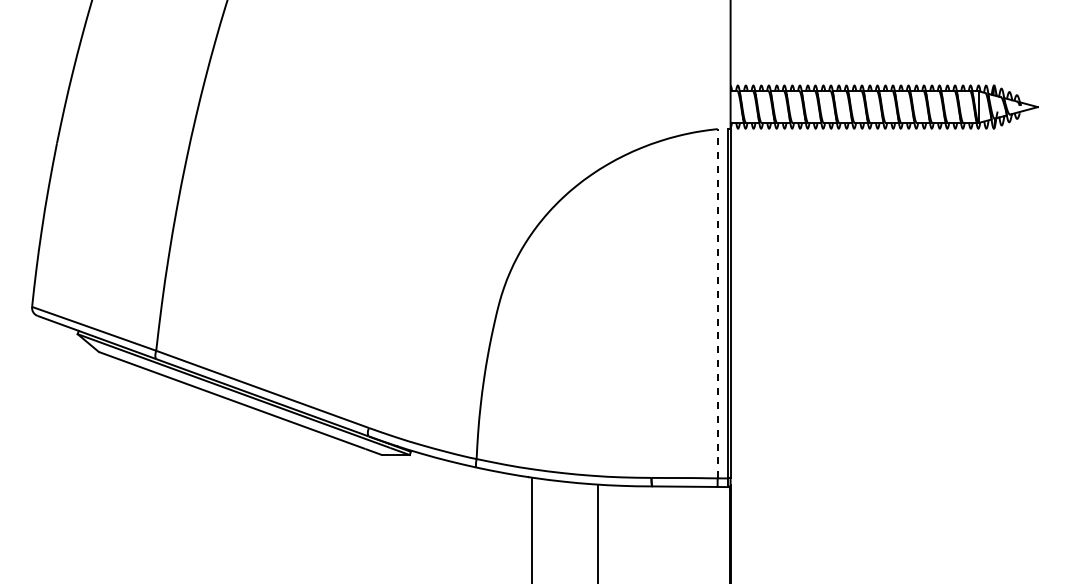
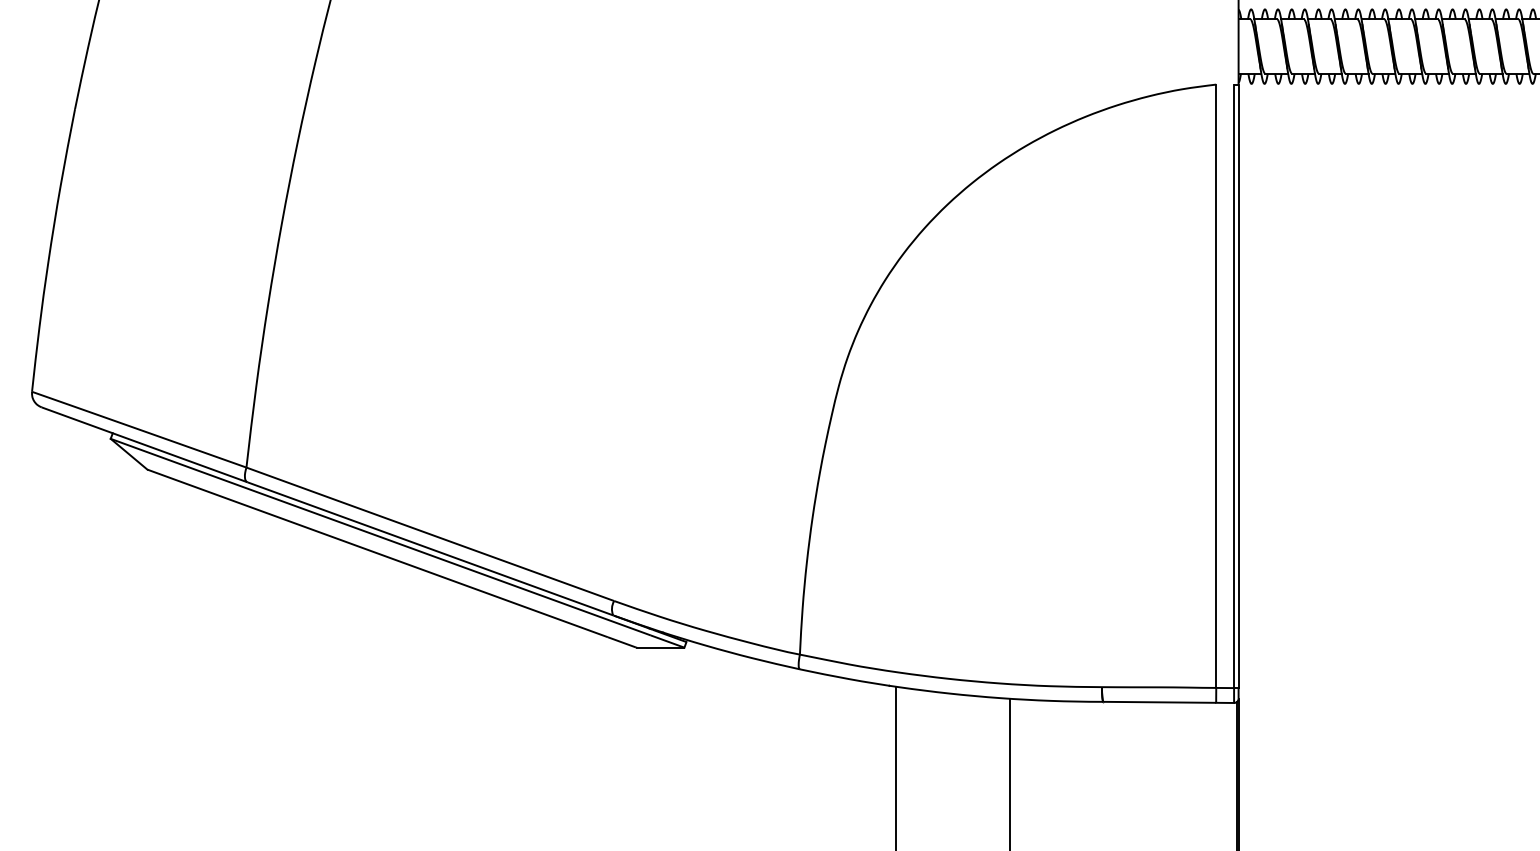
line: (717, 303) -> (1215, 385), dashed -> solid

